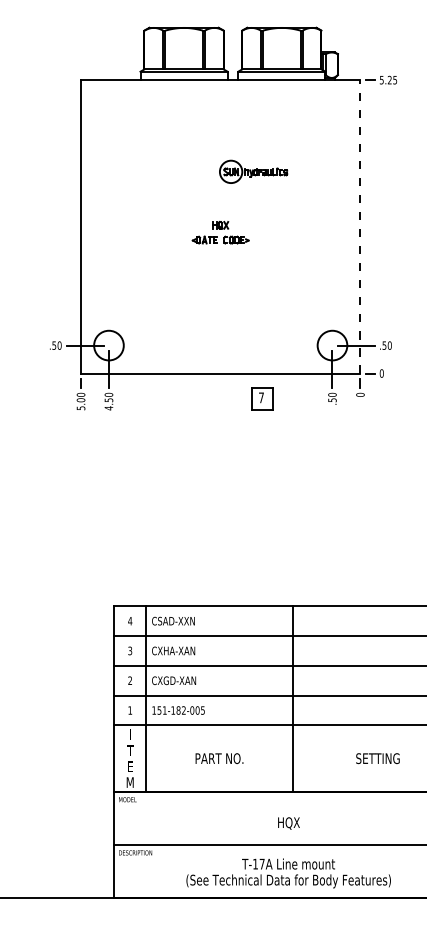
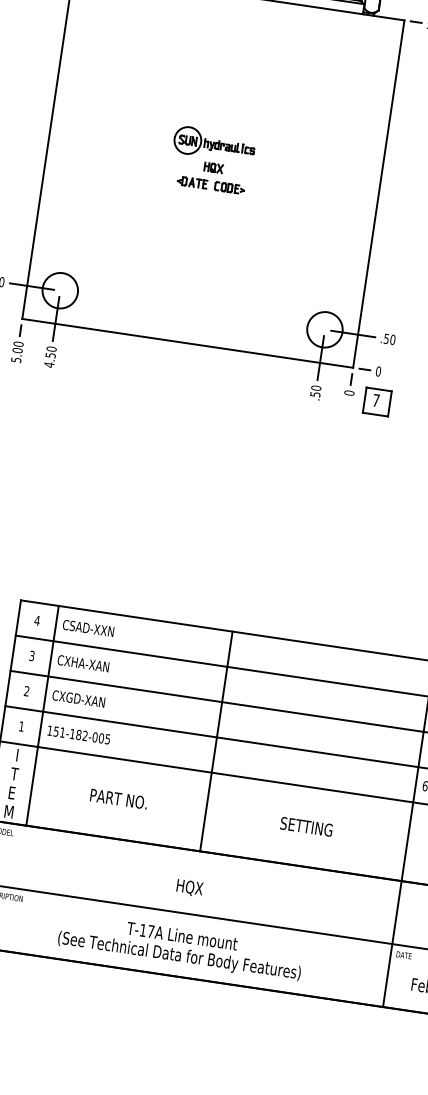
part: (253, 171) -> (214, 143), moved
line: (360, 226) -> (378, 193), dashed -> solid
part: (262, 398) -> (377, 401), moved

